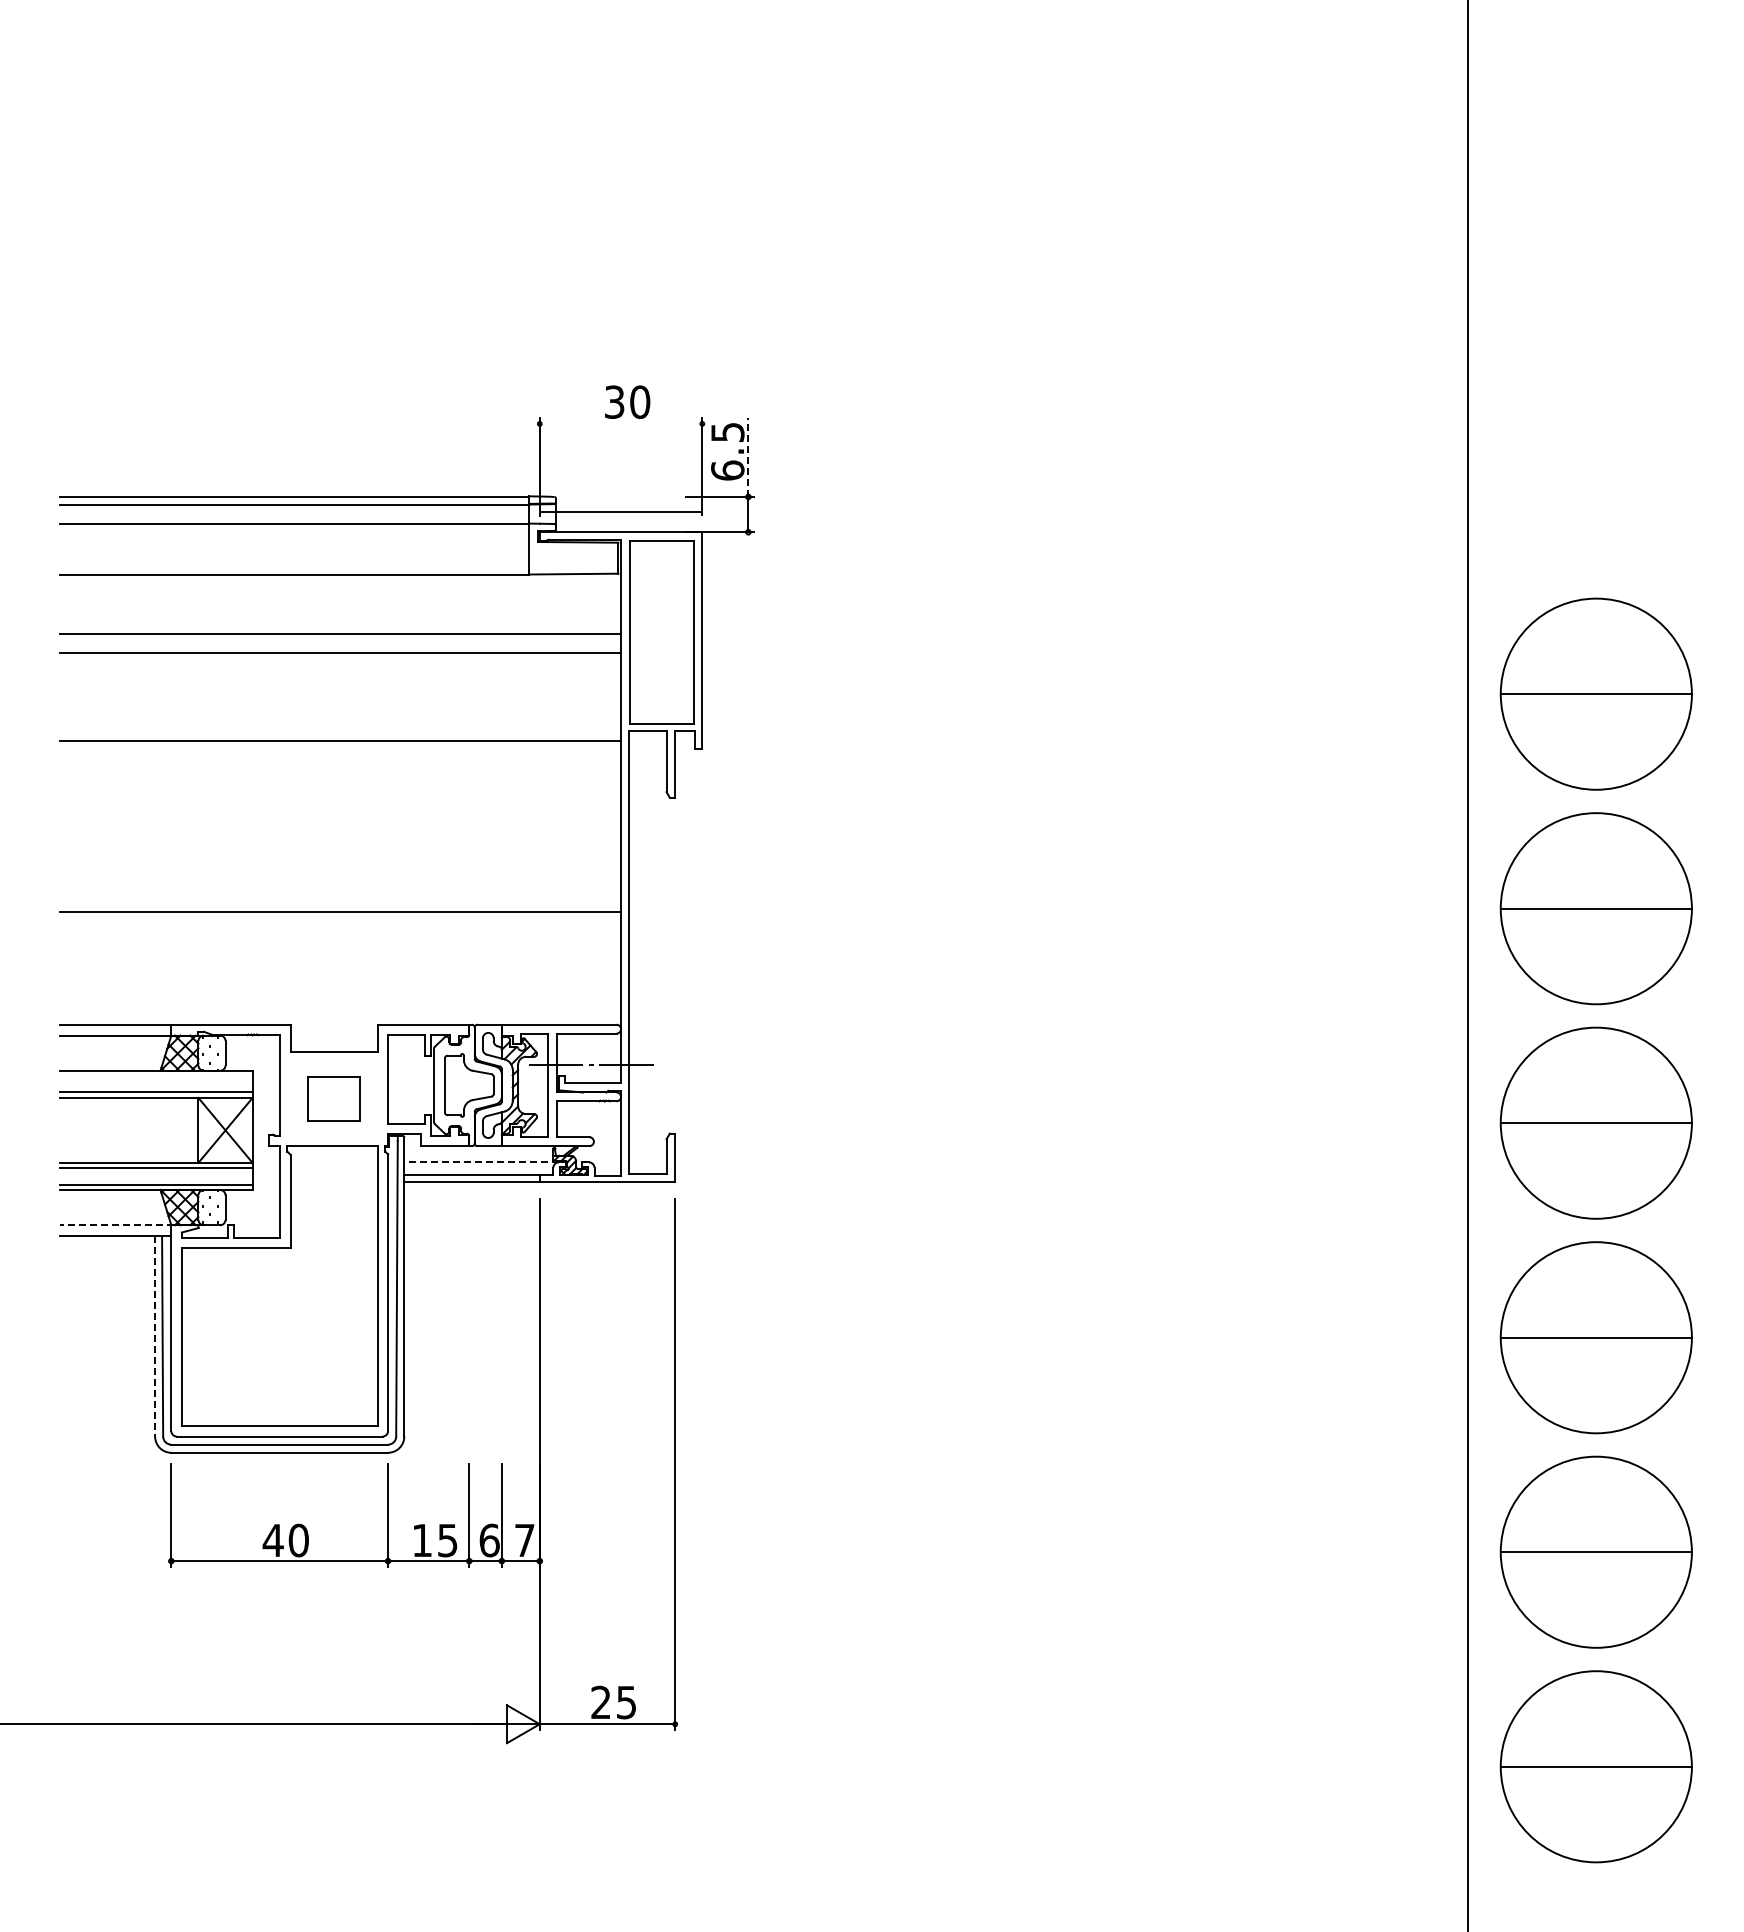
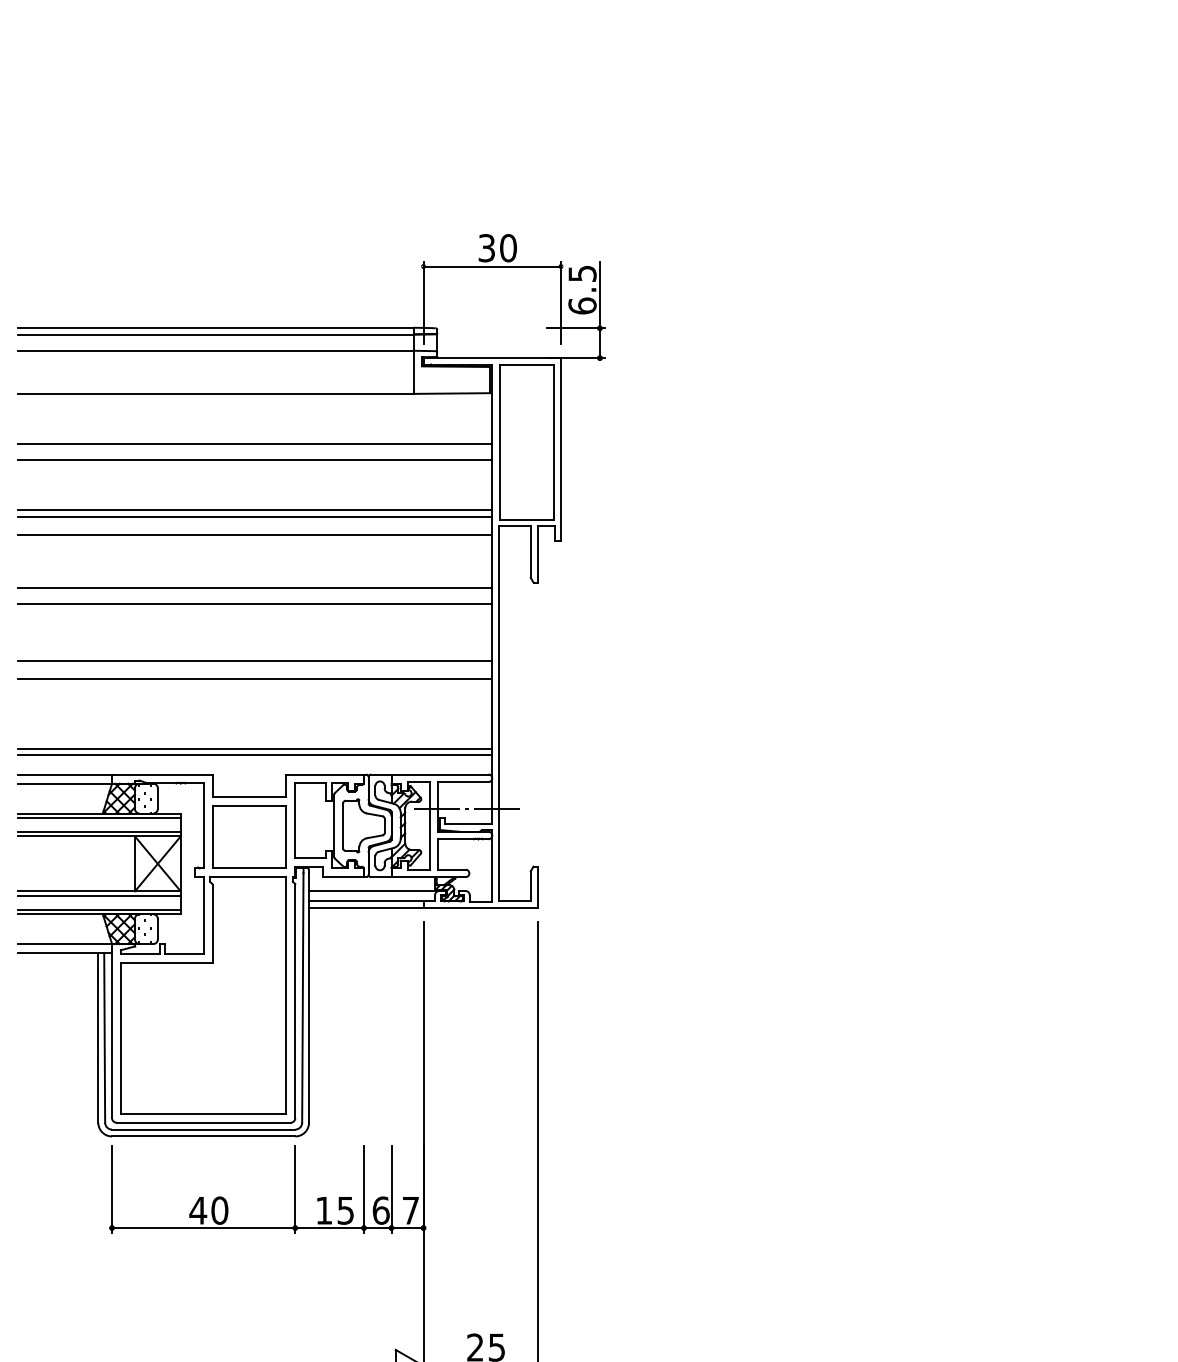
line: (748, 457) -> (600, 294), dashed -> solid
line: (620, 511) -> (491, 266), moved
line: (340, 711) -> (255, 509), added
line: (340, 720) -> (255, 517), added
line: (340, 804) -> (255, 588), added
line: (340, 822) -> (255, 603), added
line: (340, 890) -> (255, 661), added
line: (340, 994) -> (255, 748), added
line: (340, 1002) -> (255, 755), added
line: (156, 1076) -> (99, 818), added
part: (334, 1098) -> (250, 836), size x1.67
line: (481, 1162) -> (374, 891), dashed -> solid
line: (117, 1225) -> (66, 944), dashed -> solid
line: (155, 1336) -> (98, 1038), dashed -> solid

